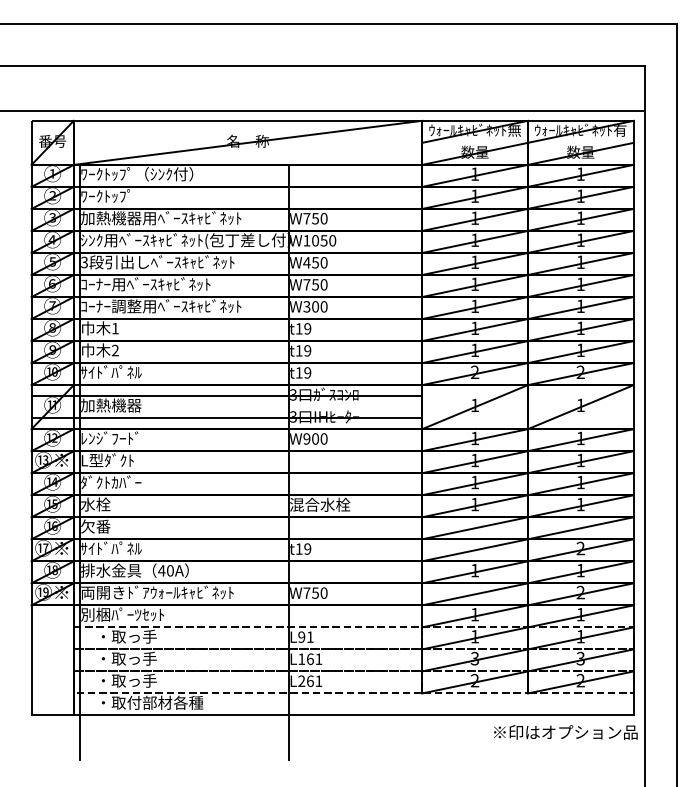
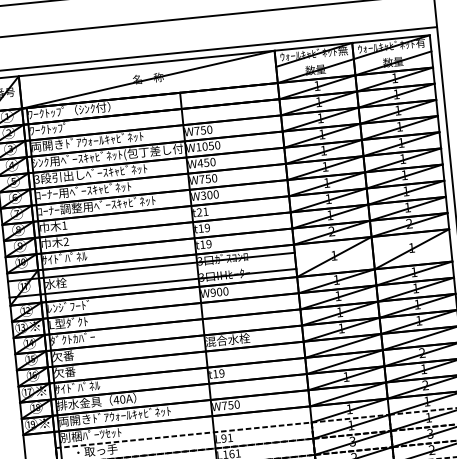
text: (161, 218) -> (90, 141), 加熱機器用ﾍﾞｰｽｷｬﾋﾞﾈｯﾄ -> 両開きﾄﾞｱｳｫｰﾙｷｬﾋﾞﾈｯﾄ
text: (303, 328) -> (202, 211), t19 -> t21
text: (111, 405) -> (67, 282), 加熱機器 -> 水栓
text: (95, 504) -> (62, 356), 水栓 -> 欠番

